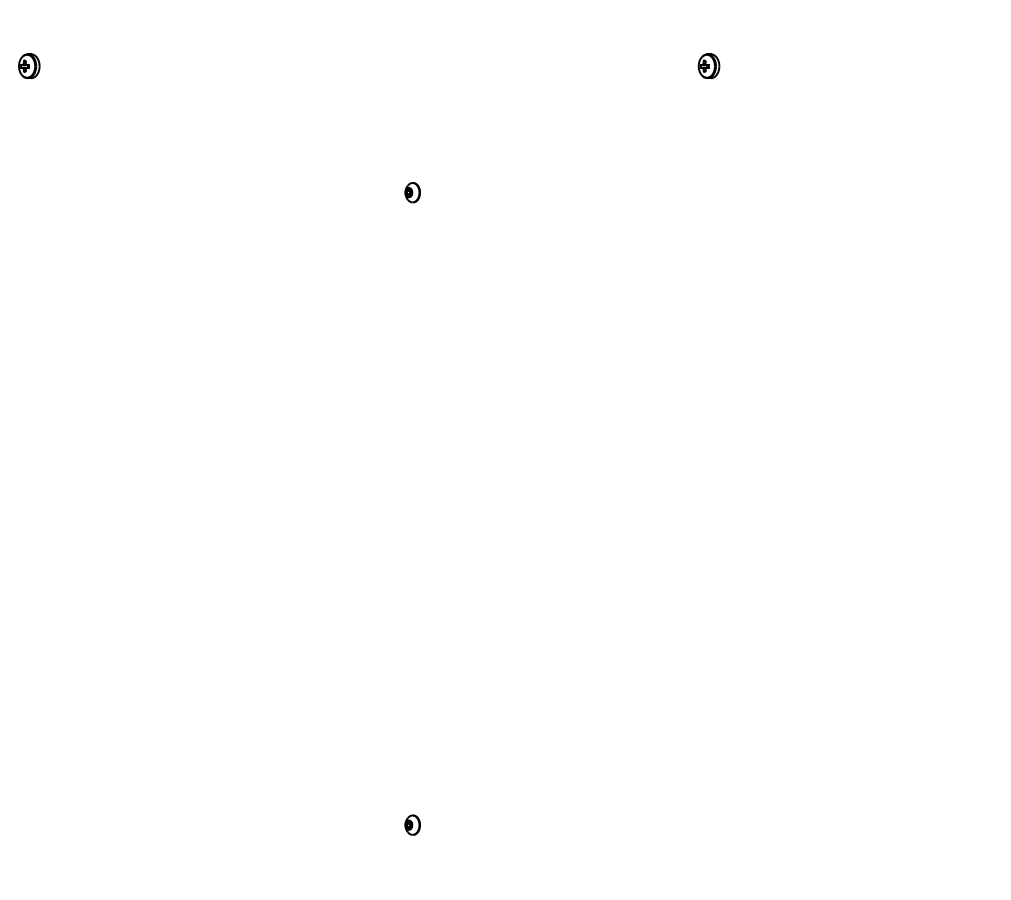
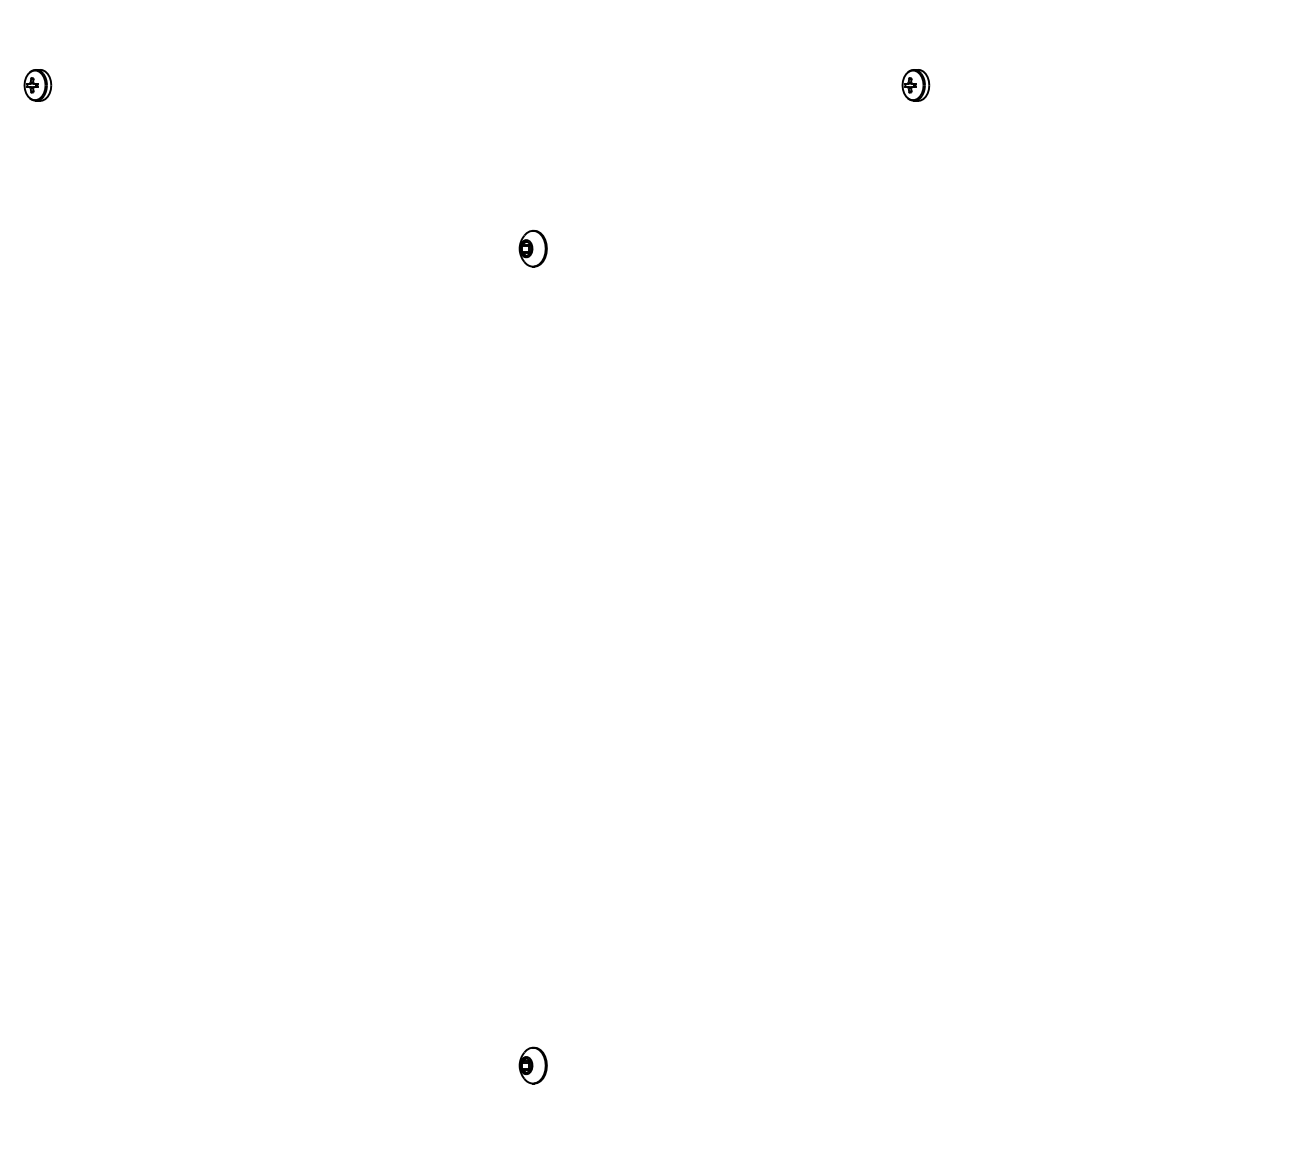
part: (412, 192) -> (532, 248), size x1.43
part: (412, 825) -> (532, 1065), size x1.43

